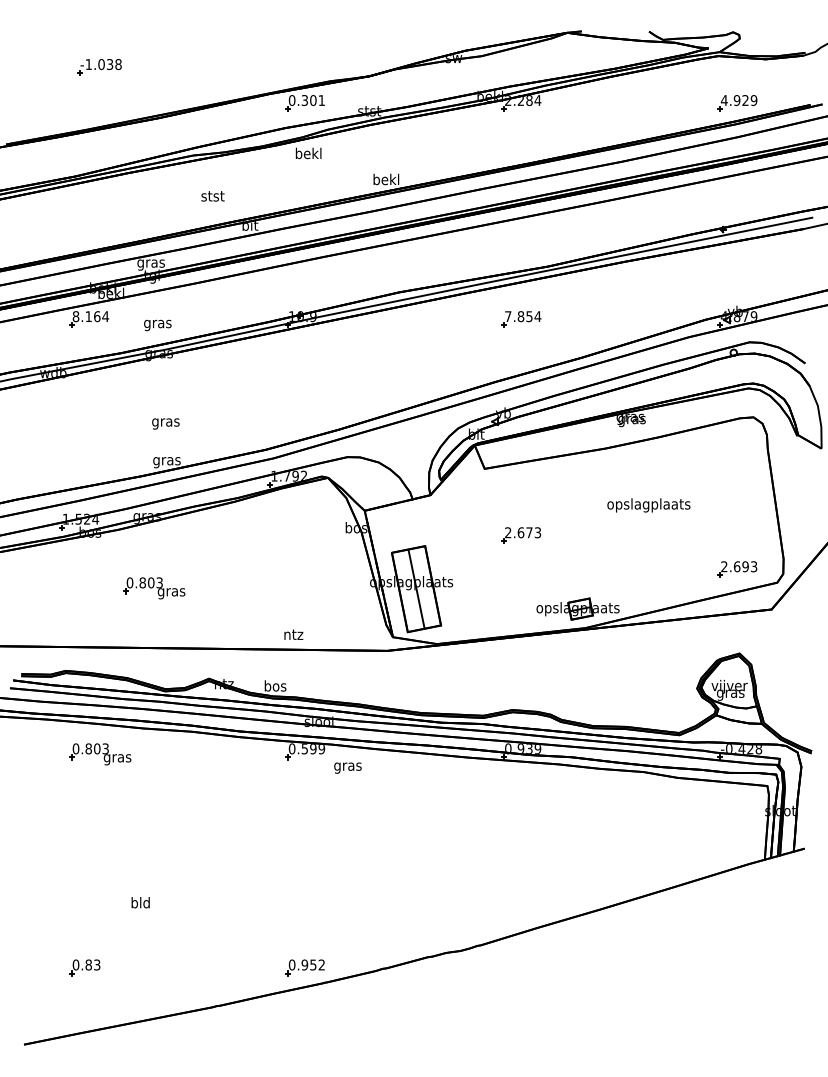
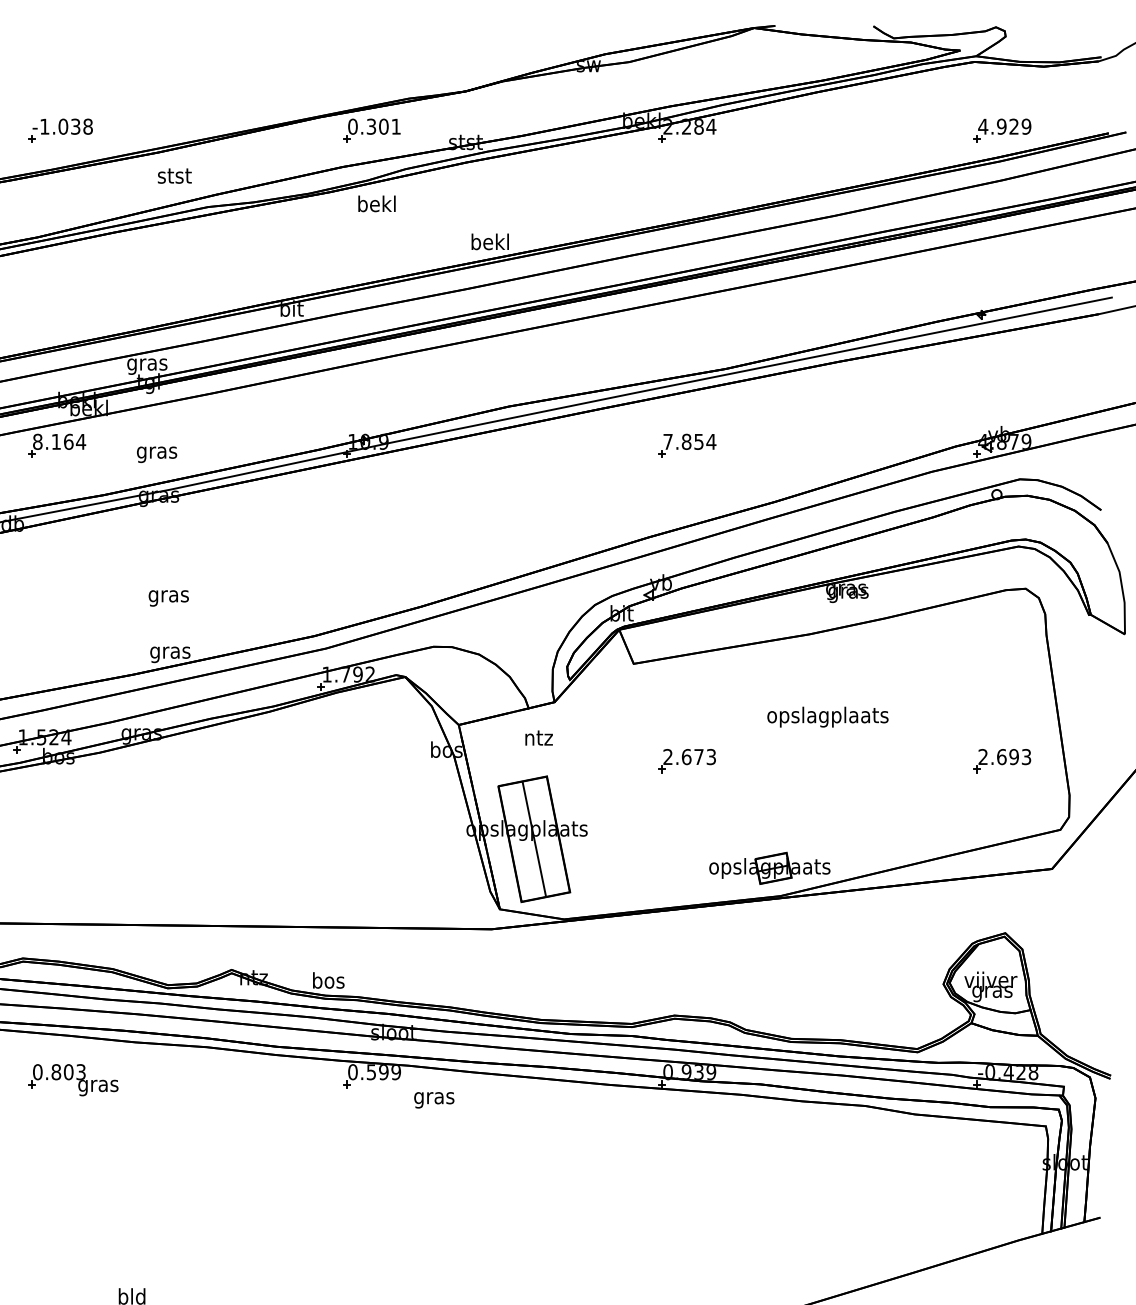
part: (99, 67) -> (60, 131), moved
text: (212, 196) -> (174, 176), moved
text: (648, 505) -> (827, 717), moved
part: (737, 569) -> (1002, 761), moved
part: (154, 588) -> (152, 838), removed
text: (293, 634) -> (538, 737), moved

